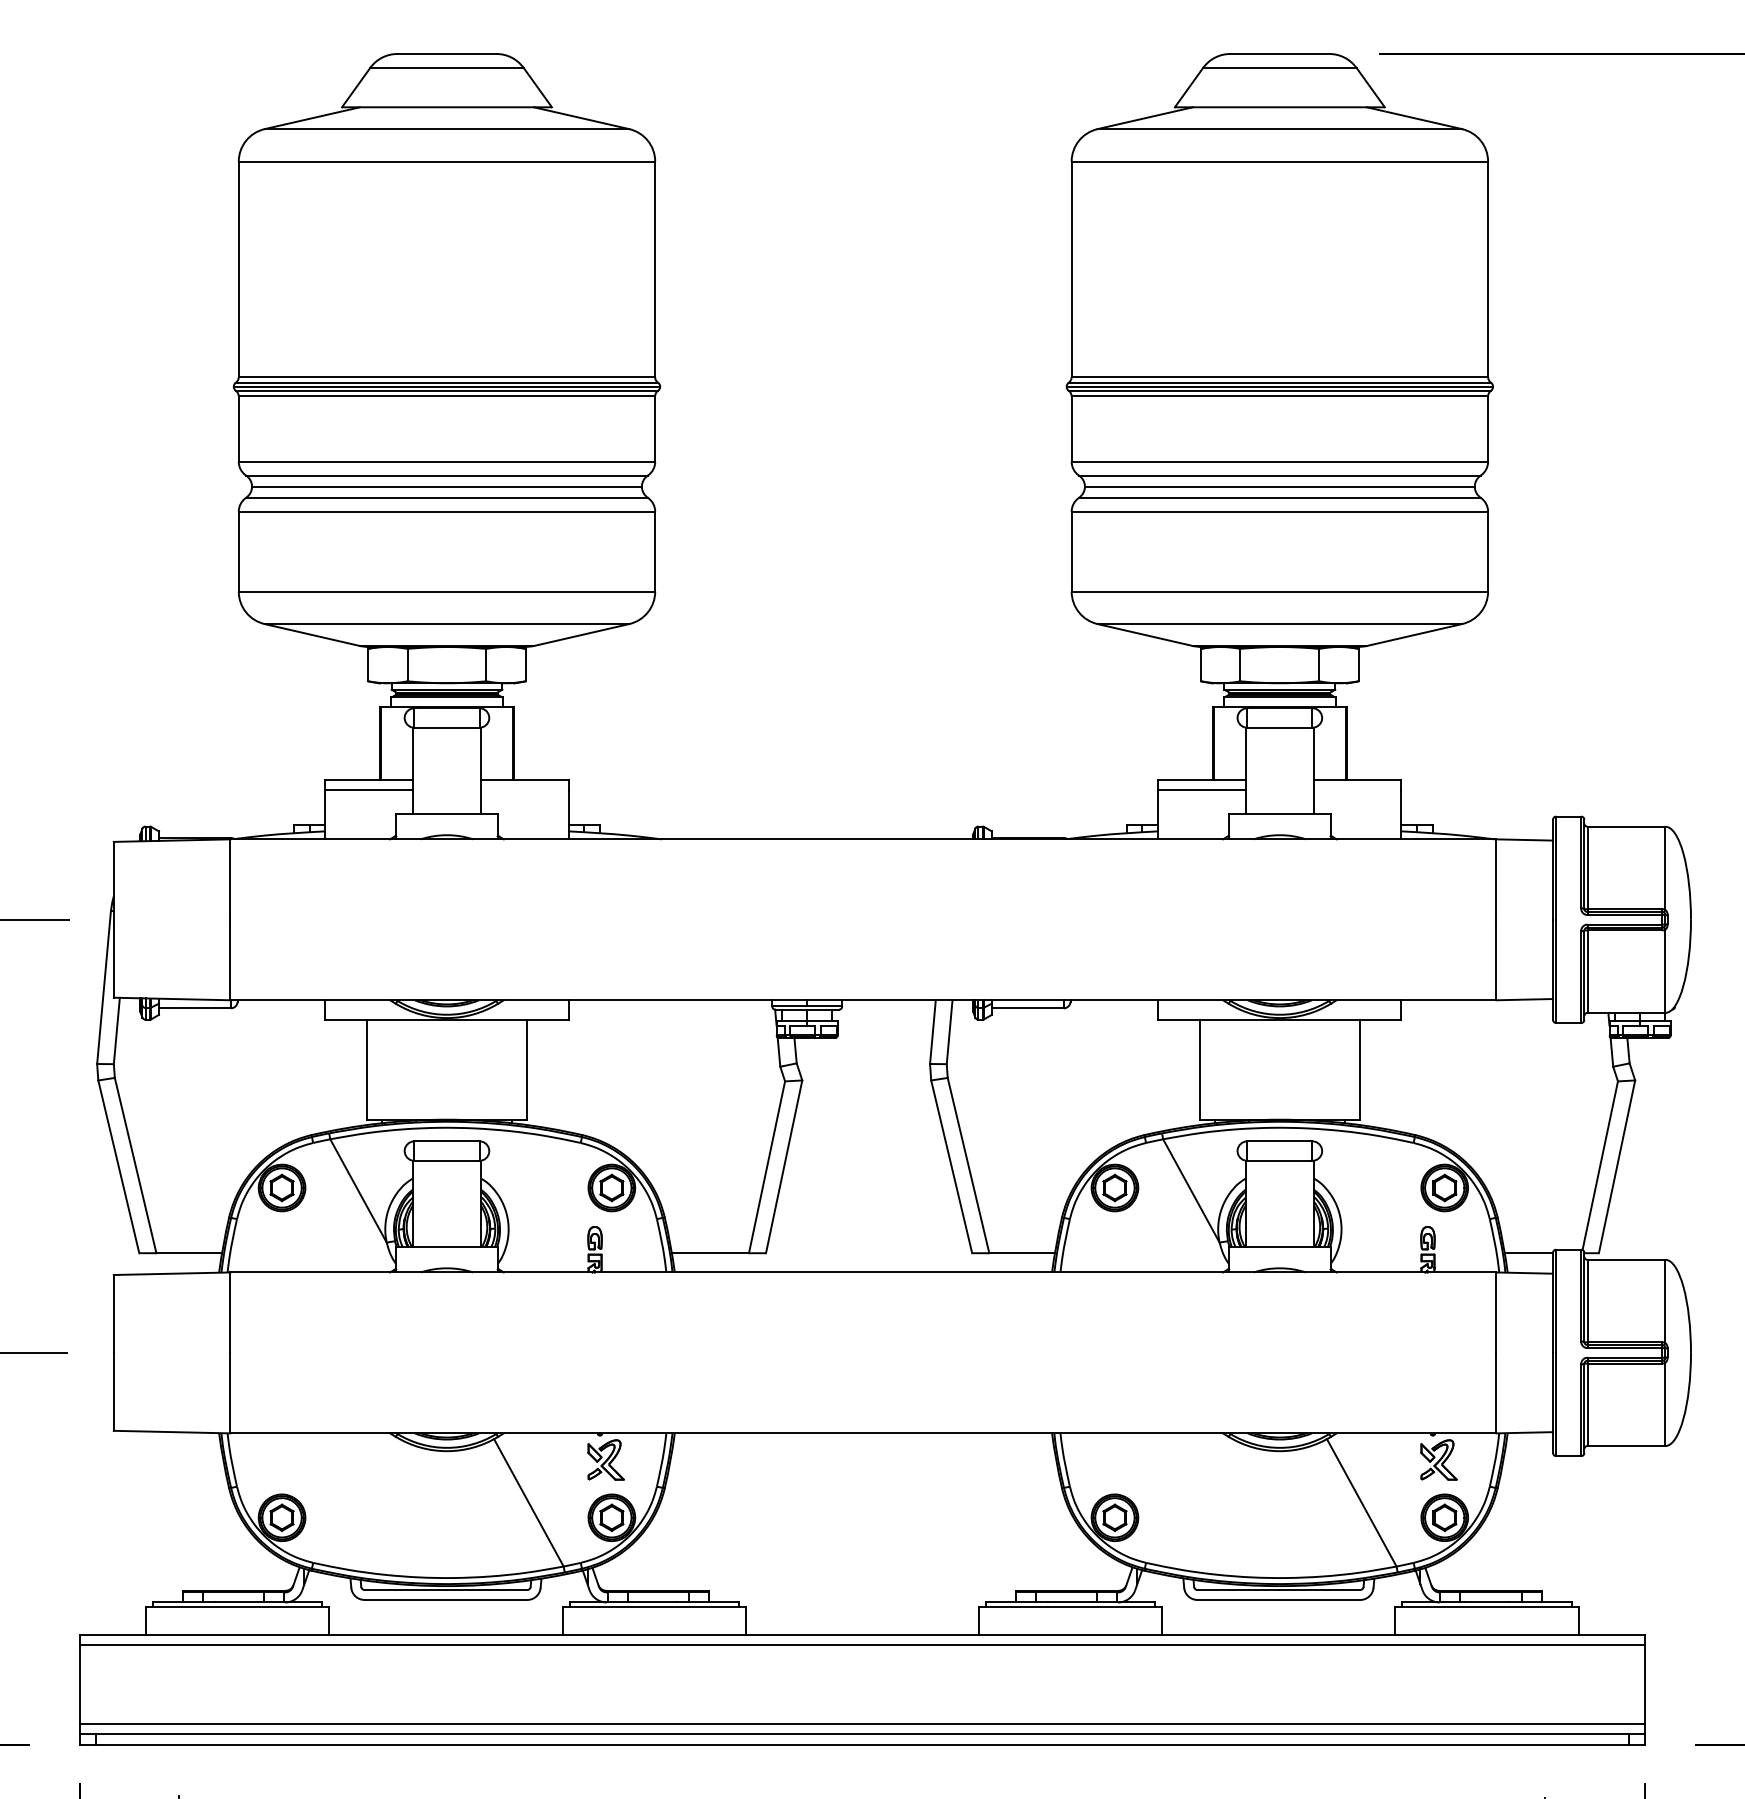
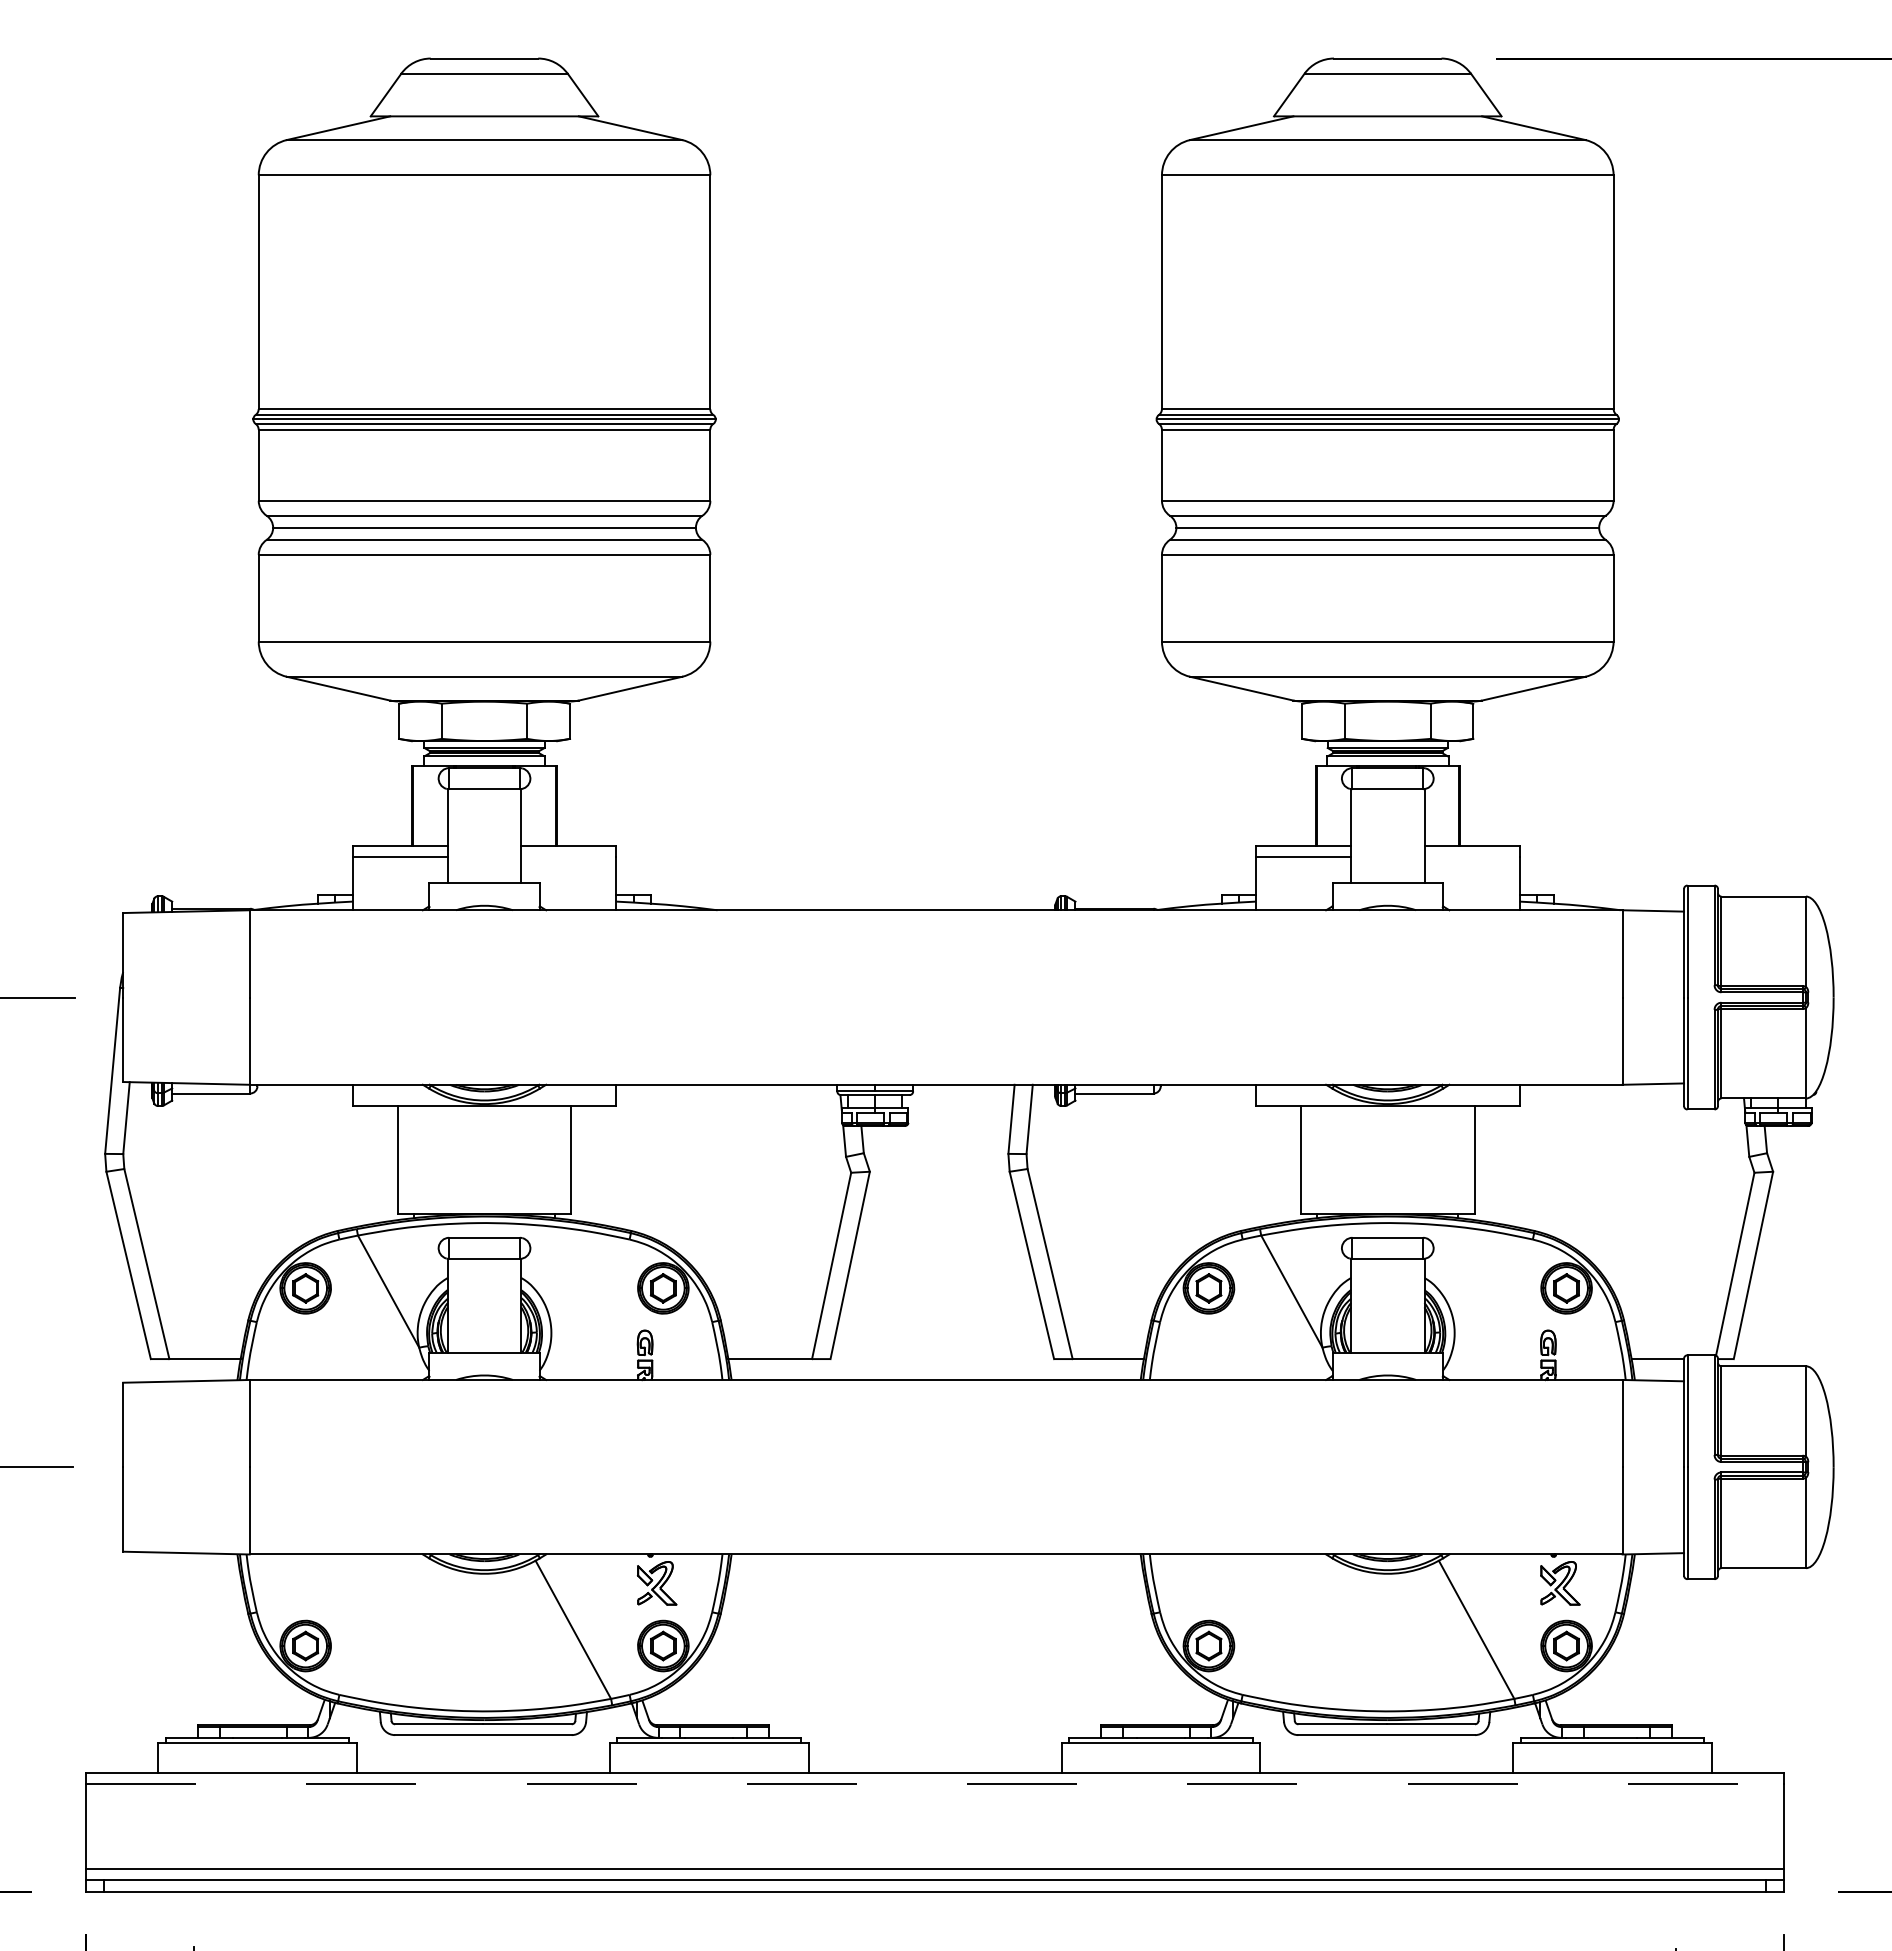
line: (862, 1645) -> (935, 1784), solid -> dashed

